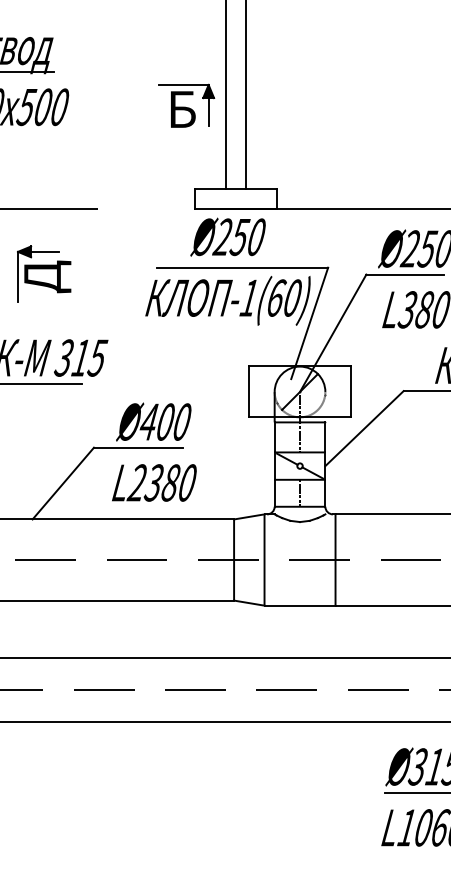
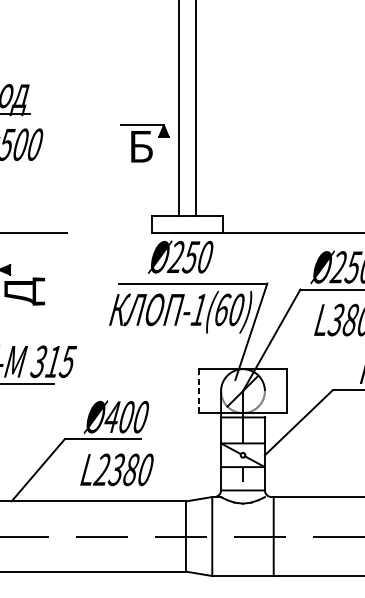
line: (208, 111) -> (163, 148), removed
line: (44, 251) -> (21, 269), removed
line: (249, 392) -> (199, 391), solid -> dashed

